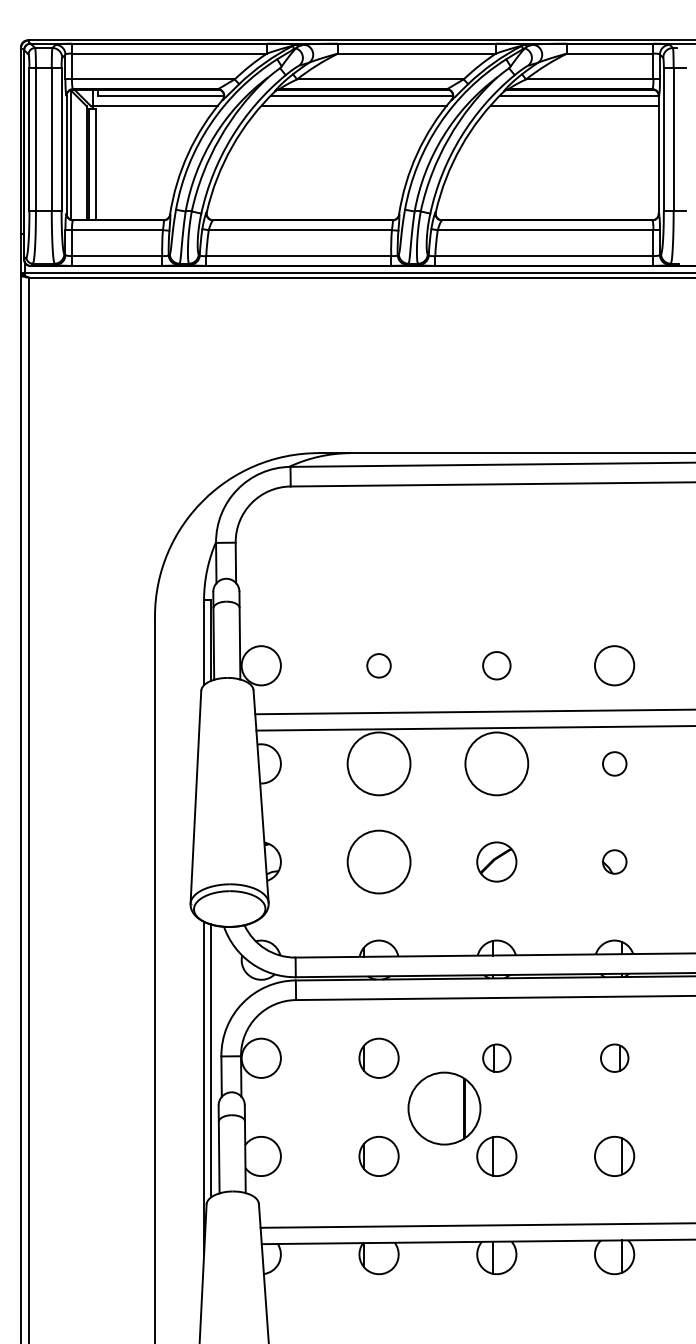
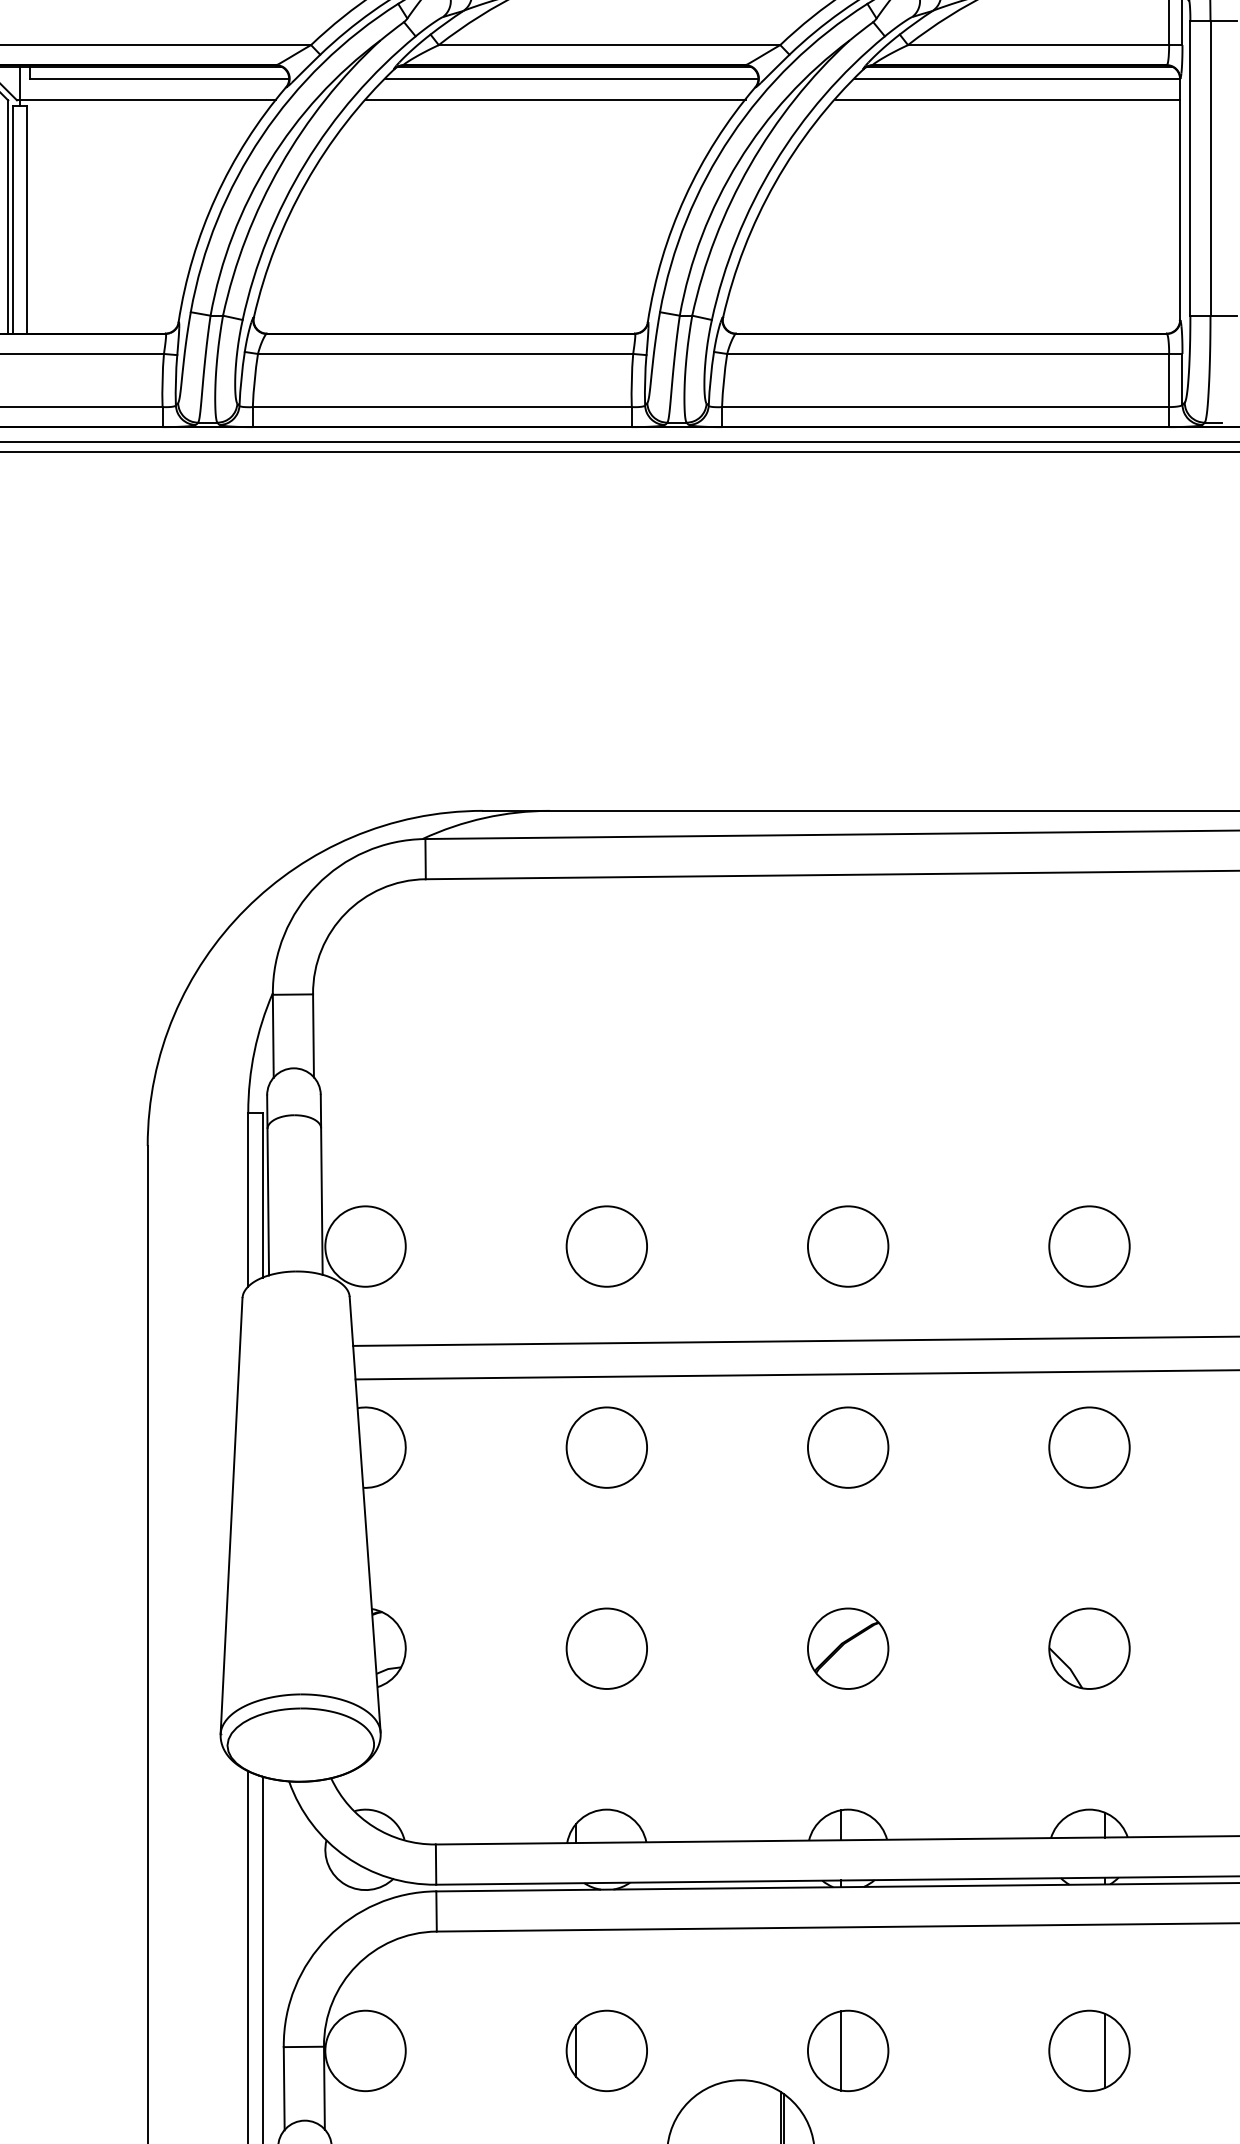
circle: (378, 665) -> (605, 1246), size x1.67
circle: (496, 665) -> (847, 1246), size x1.43
circle: (378, 763) -> (605, 1446), size x0.62
circle: (496, 763) -> (847, 1446), size x0.62
circle: (614, 763) -> (1089, 1446), size x1.67
circle: (378, 861) -> (605, 1647), size x0.62
part: (614, 861) -> (1089, 1647), size x1.67
part: (496, 1057) -> (847, 2049), size x1.43
part: (614, 1057) -> (1089, 2049), size x1.43

